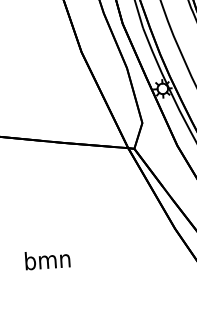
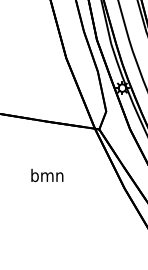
text: (47, 259) -> (47, 175), moved

